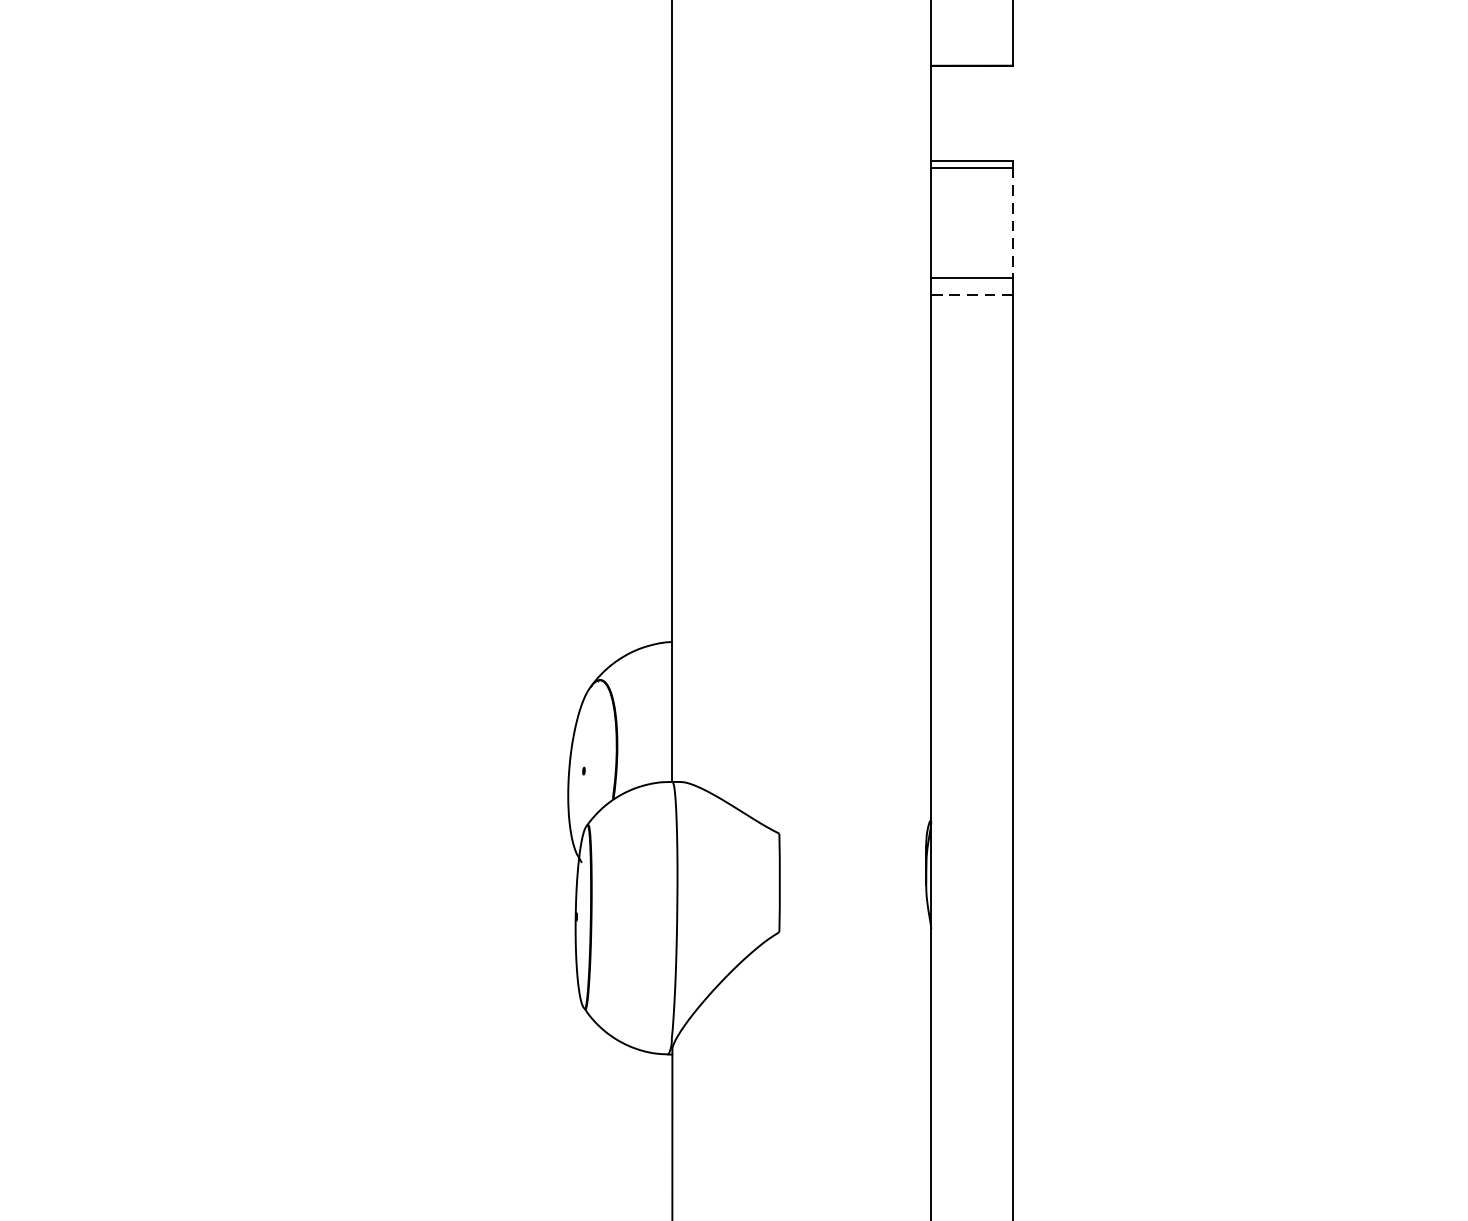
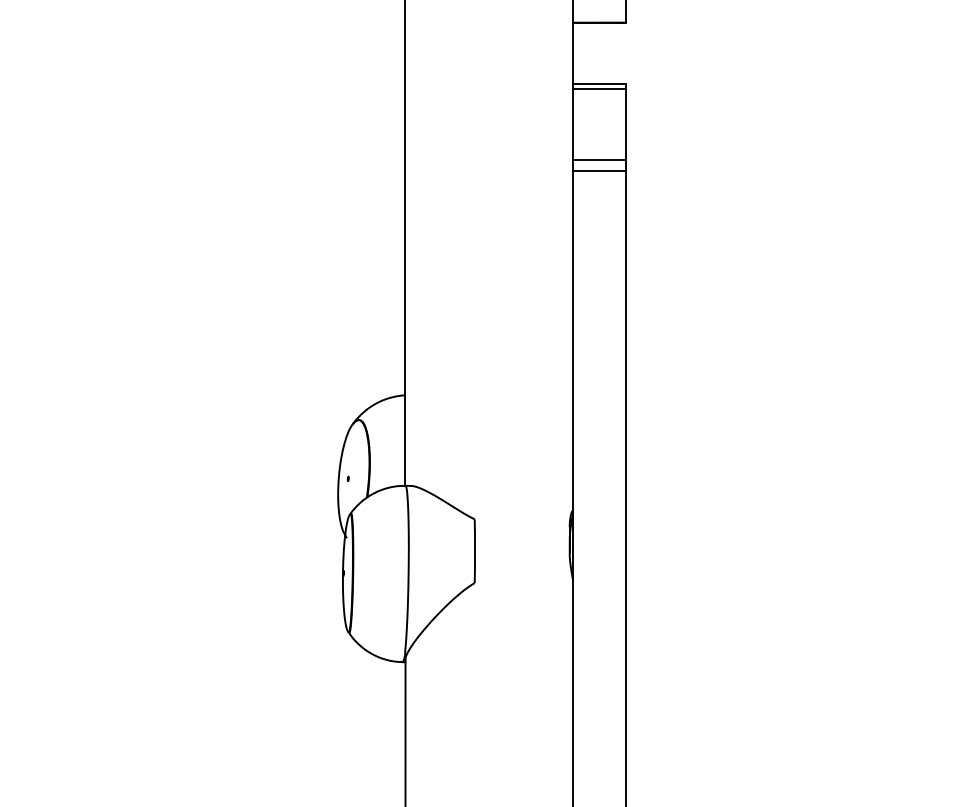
line: (1012, 223) -> (625, 124), dashed -> solid
line: (970, 294) -> (598, 170), dashed -> solid

